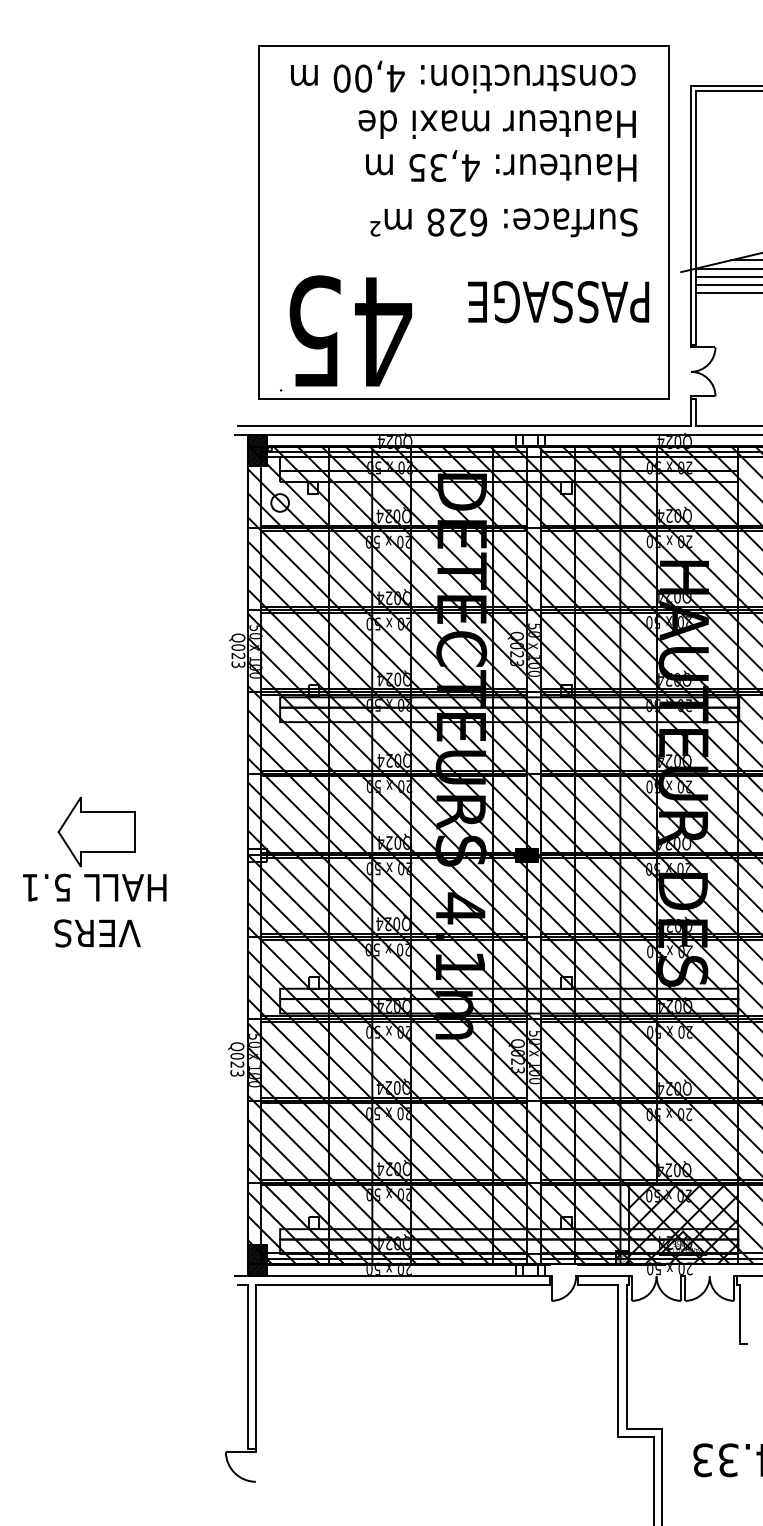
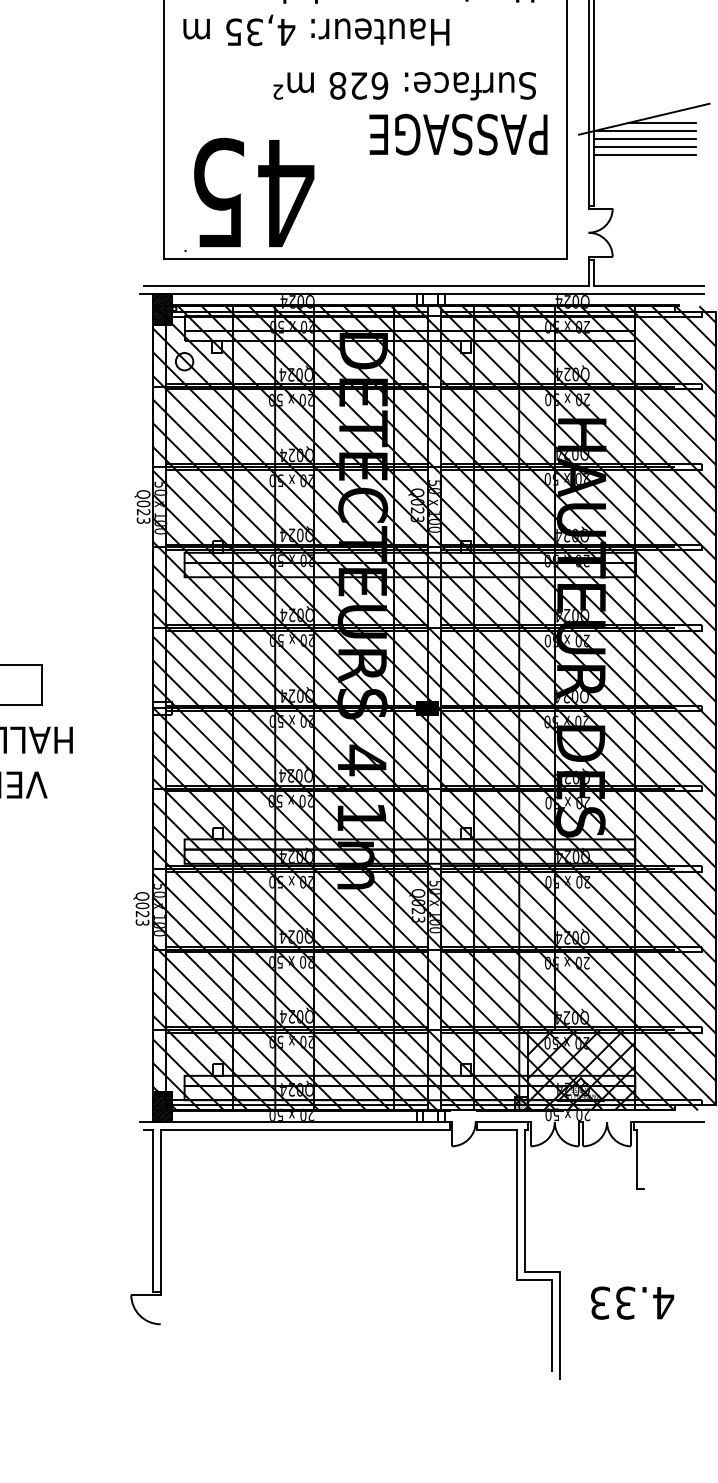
text: (501, 166) -> (316, 30), moved
text: (558, 302) -> (458, 135), moved

